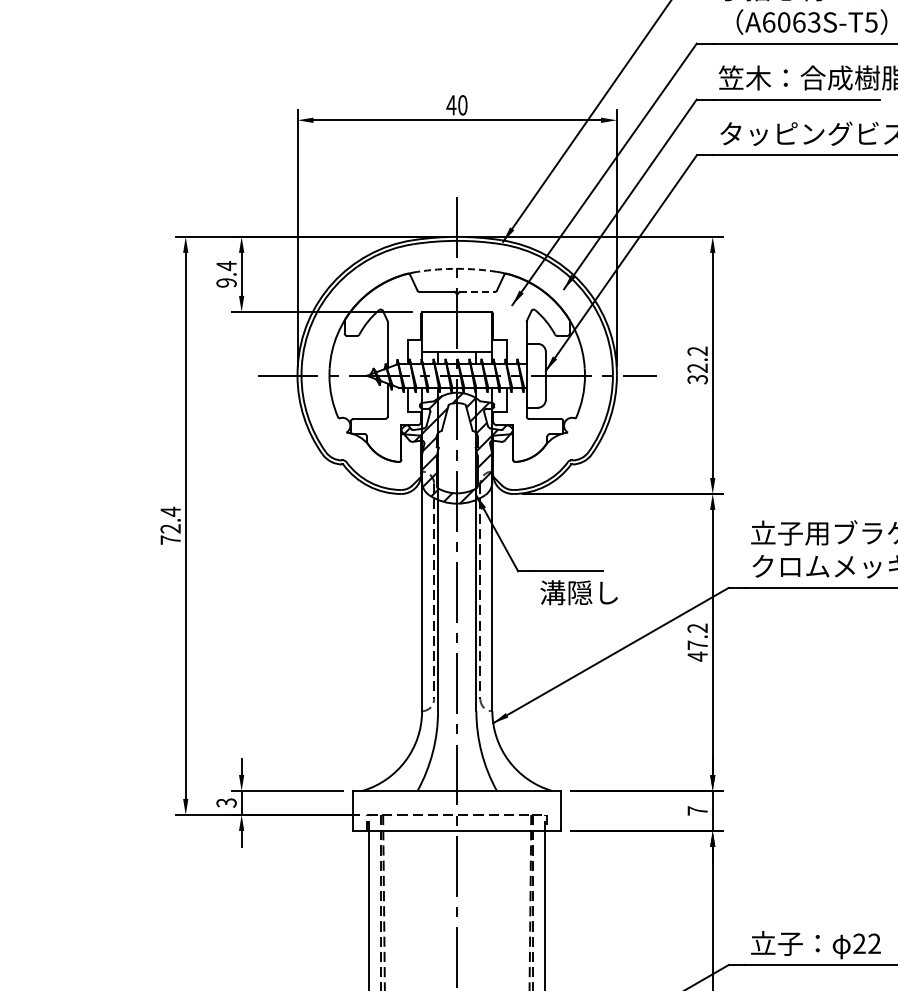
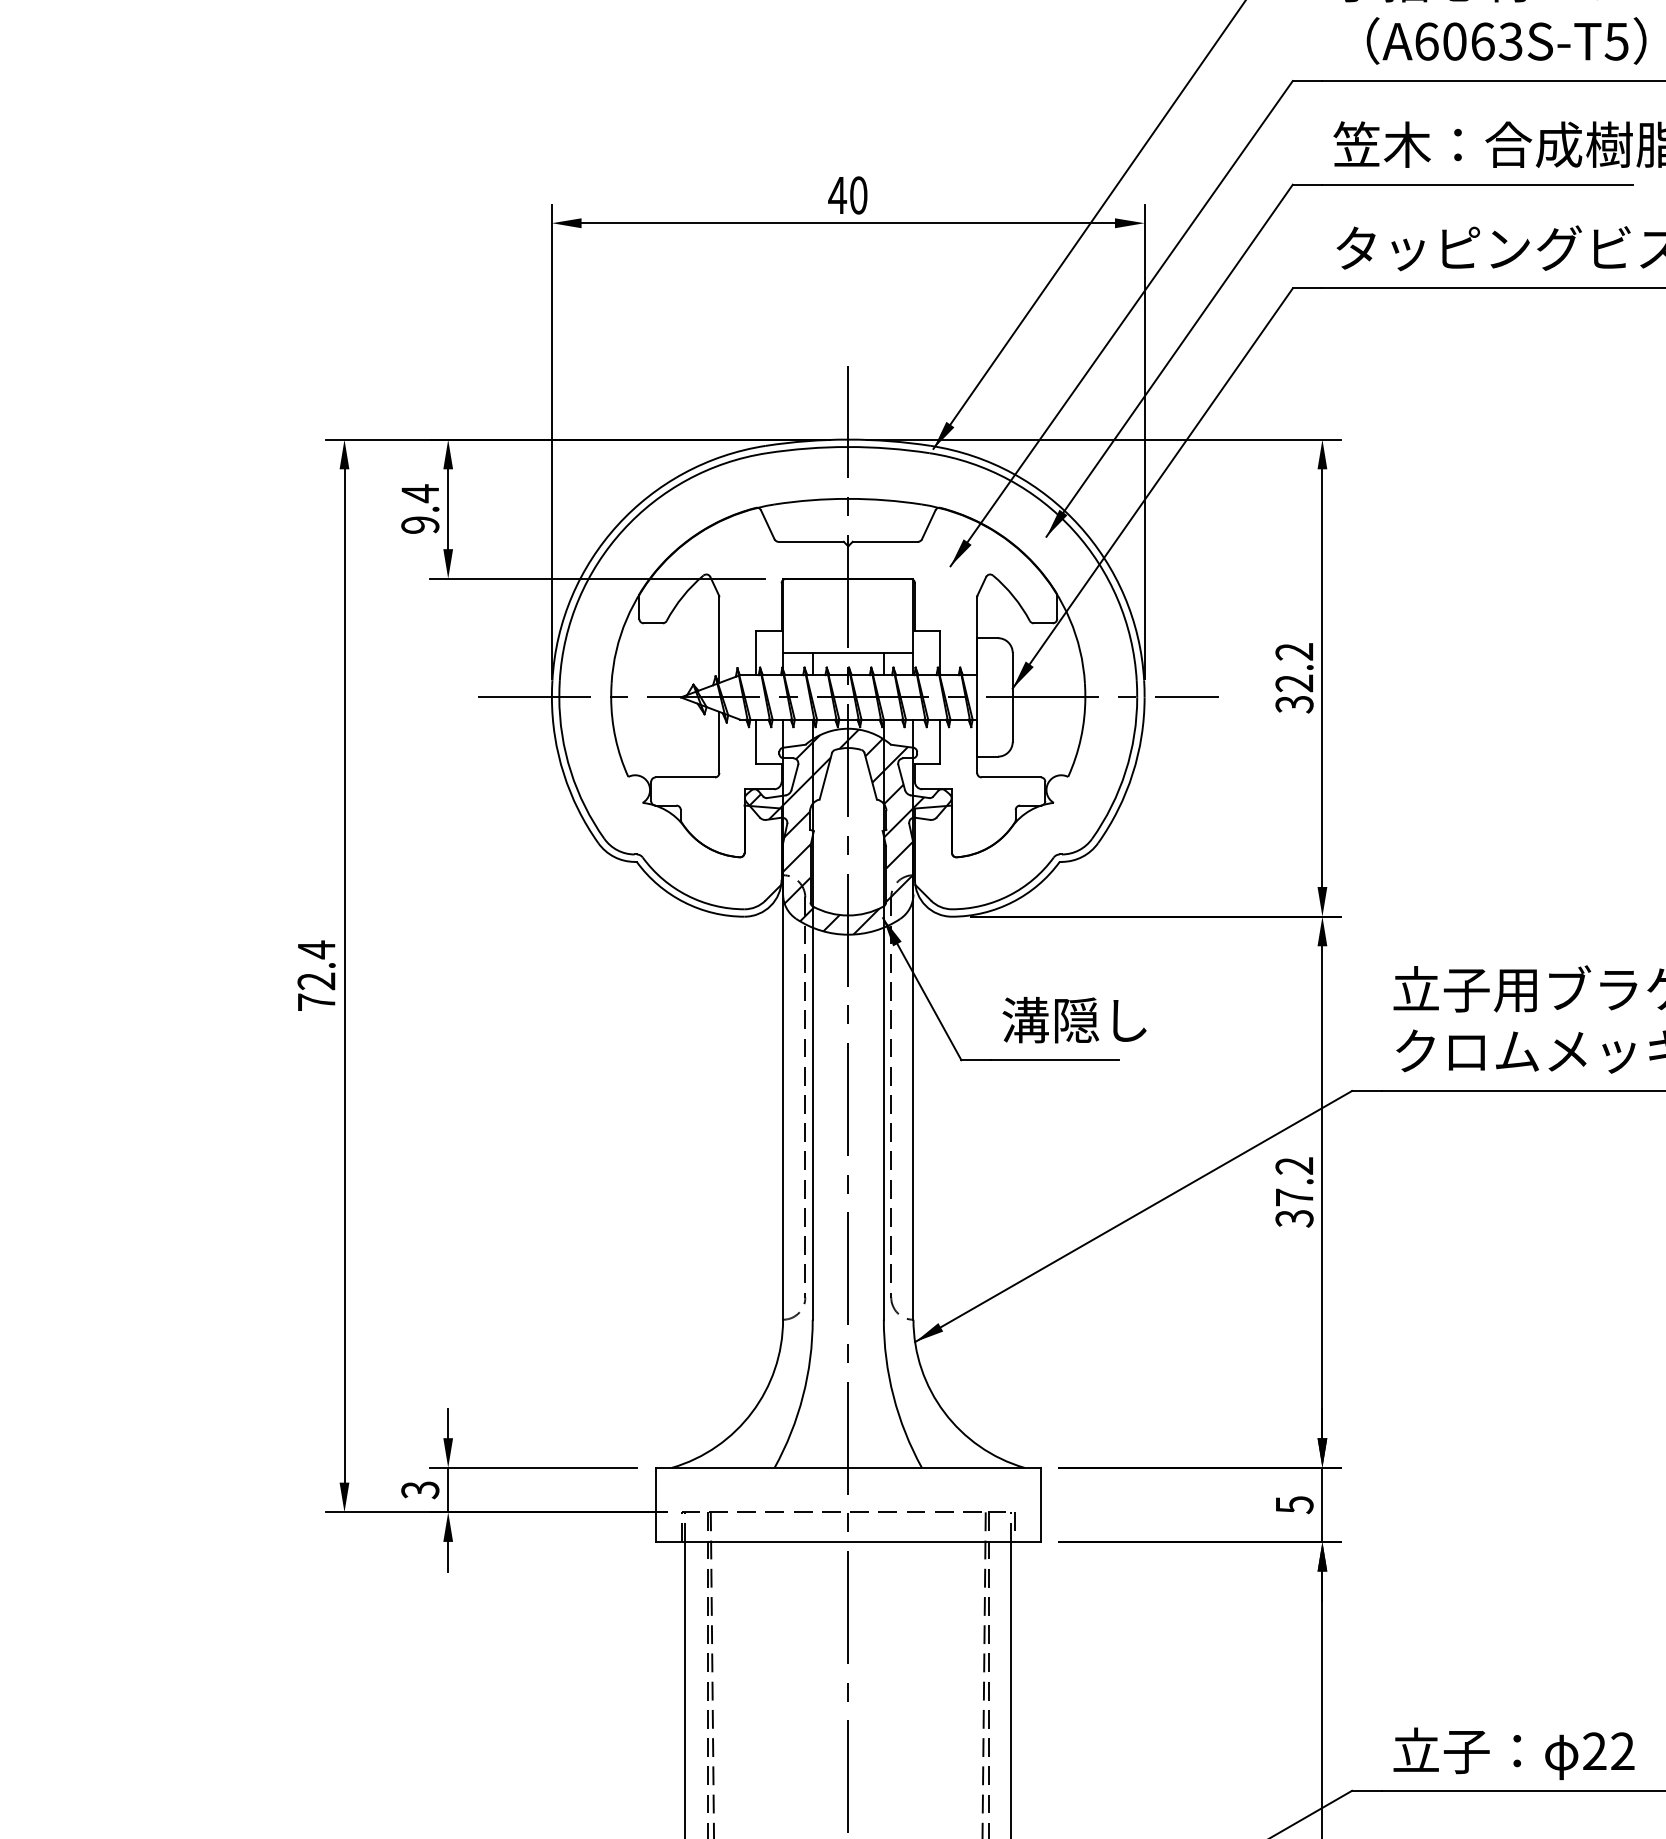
arc: (457, 268) -> (848, 498), dashed -> solid
line: (477, 291) -> (885, 540), dashed -> solid
text: (578, 592) -> (1073, 1019), moved
text: (697, 656) -> (1294, 1218), 47.2 -> 37.2
text: (697, 810) -> (1294, 1504), 7 -> 5

